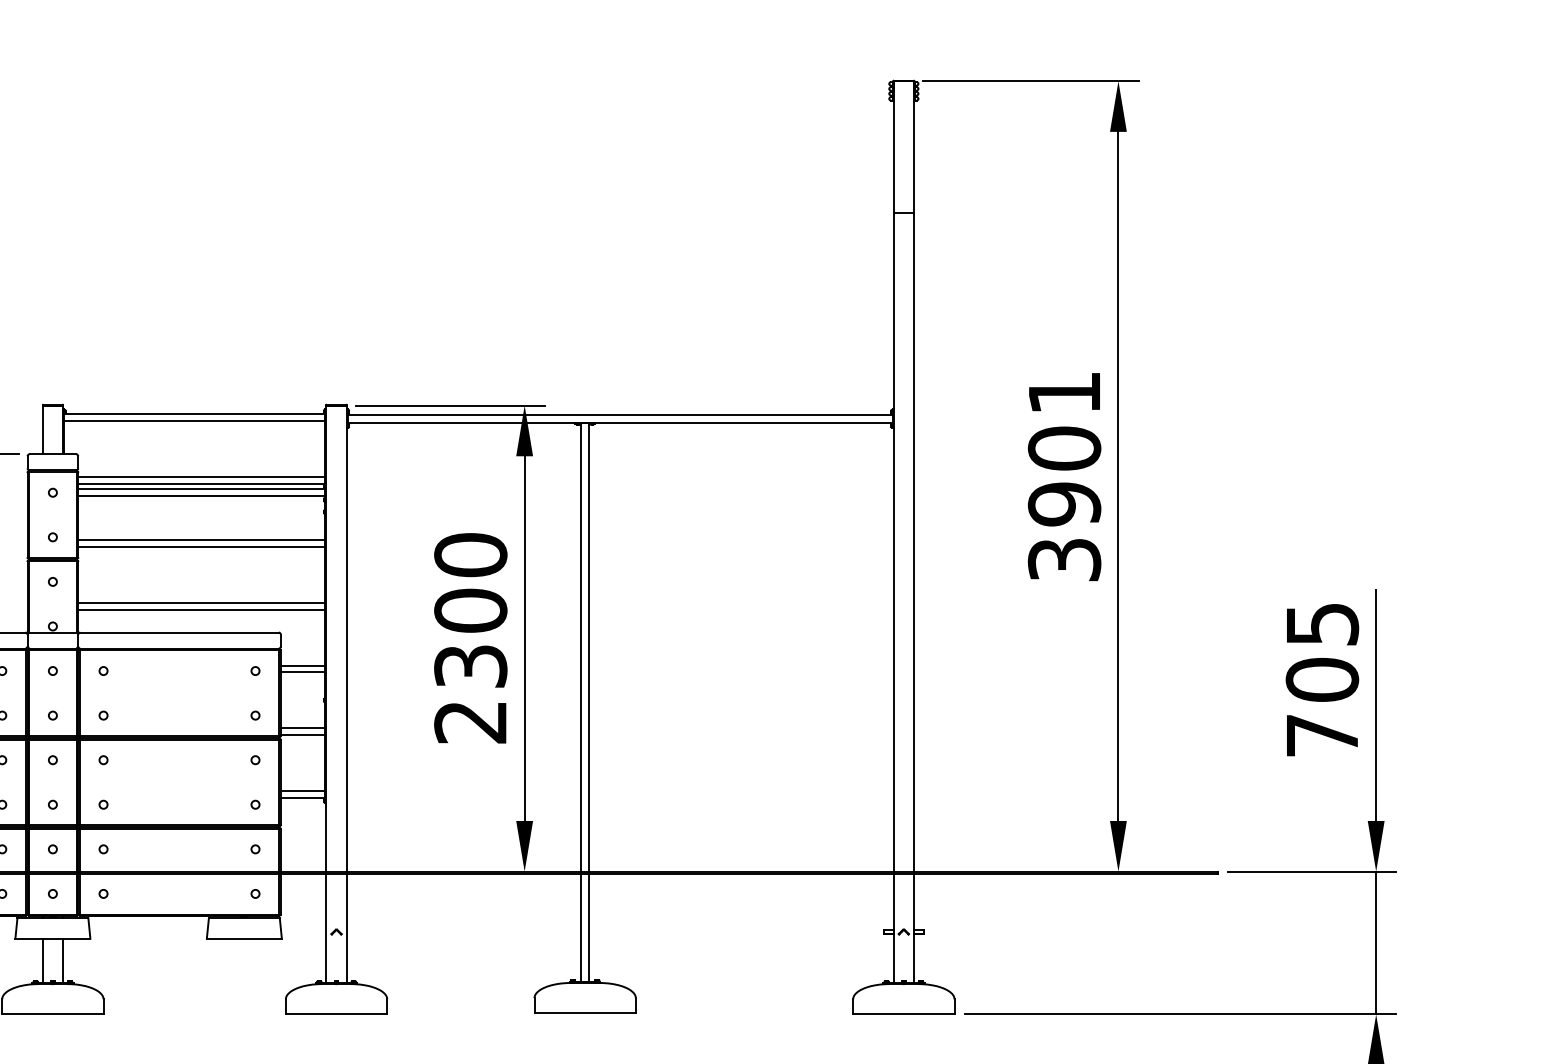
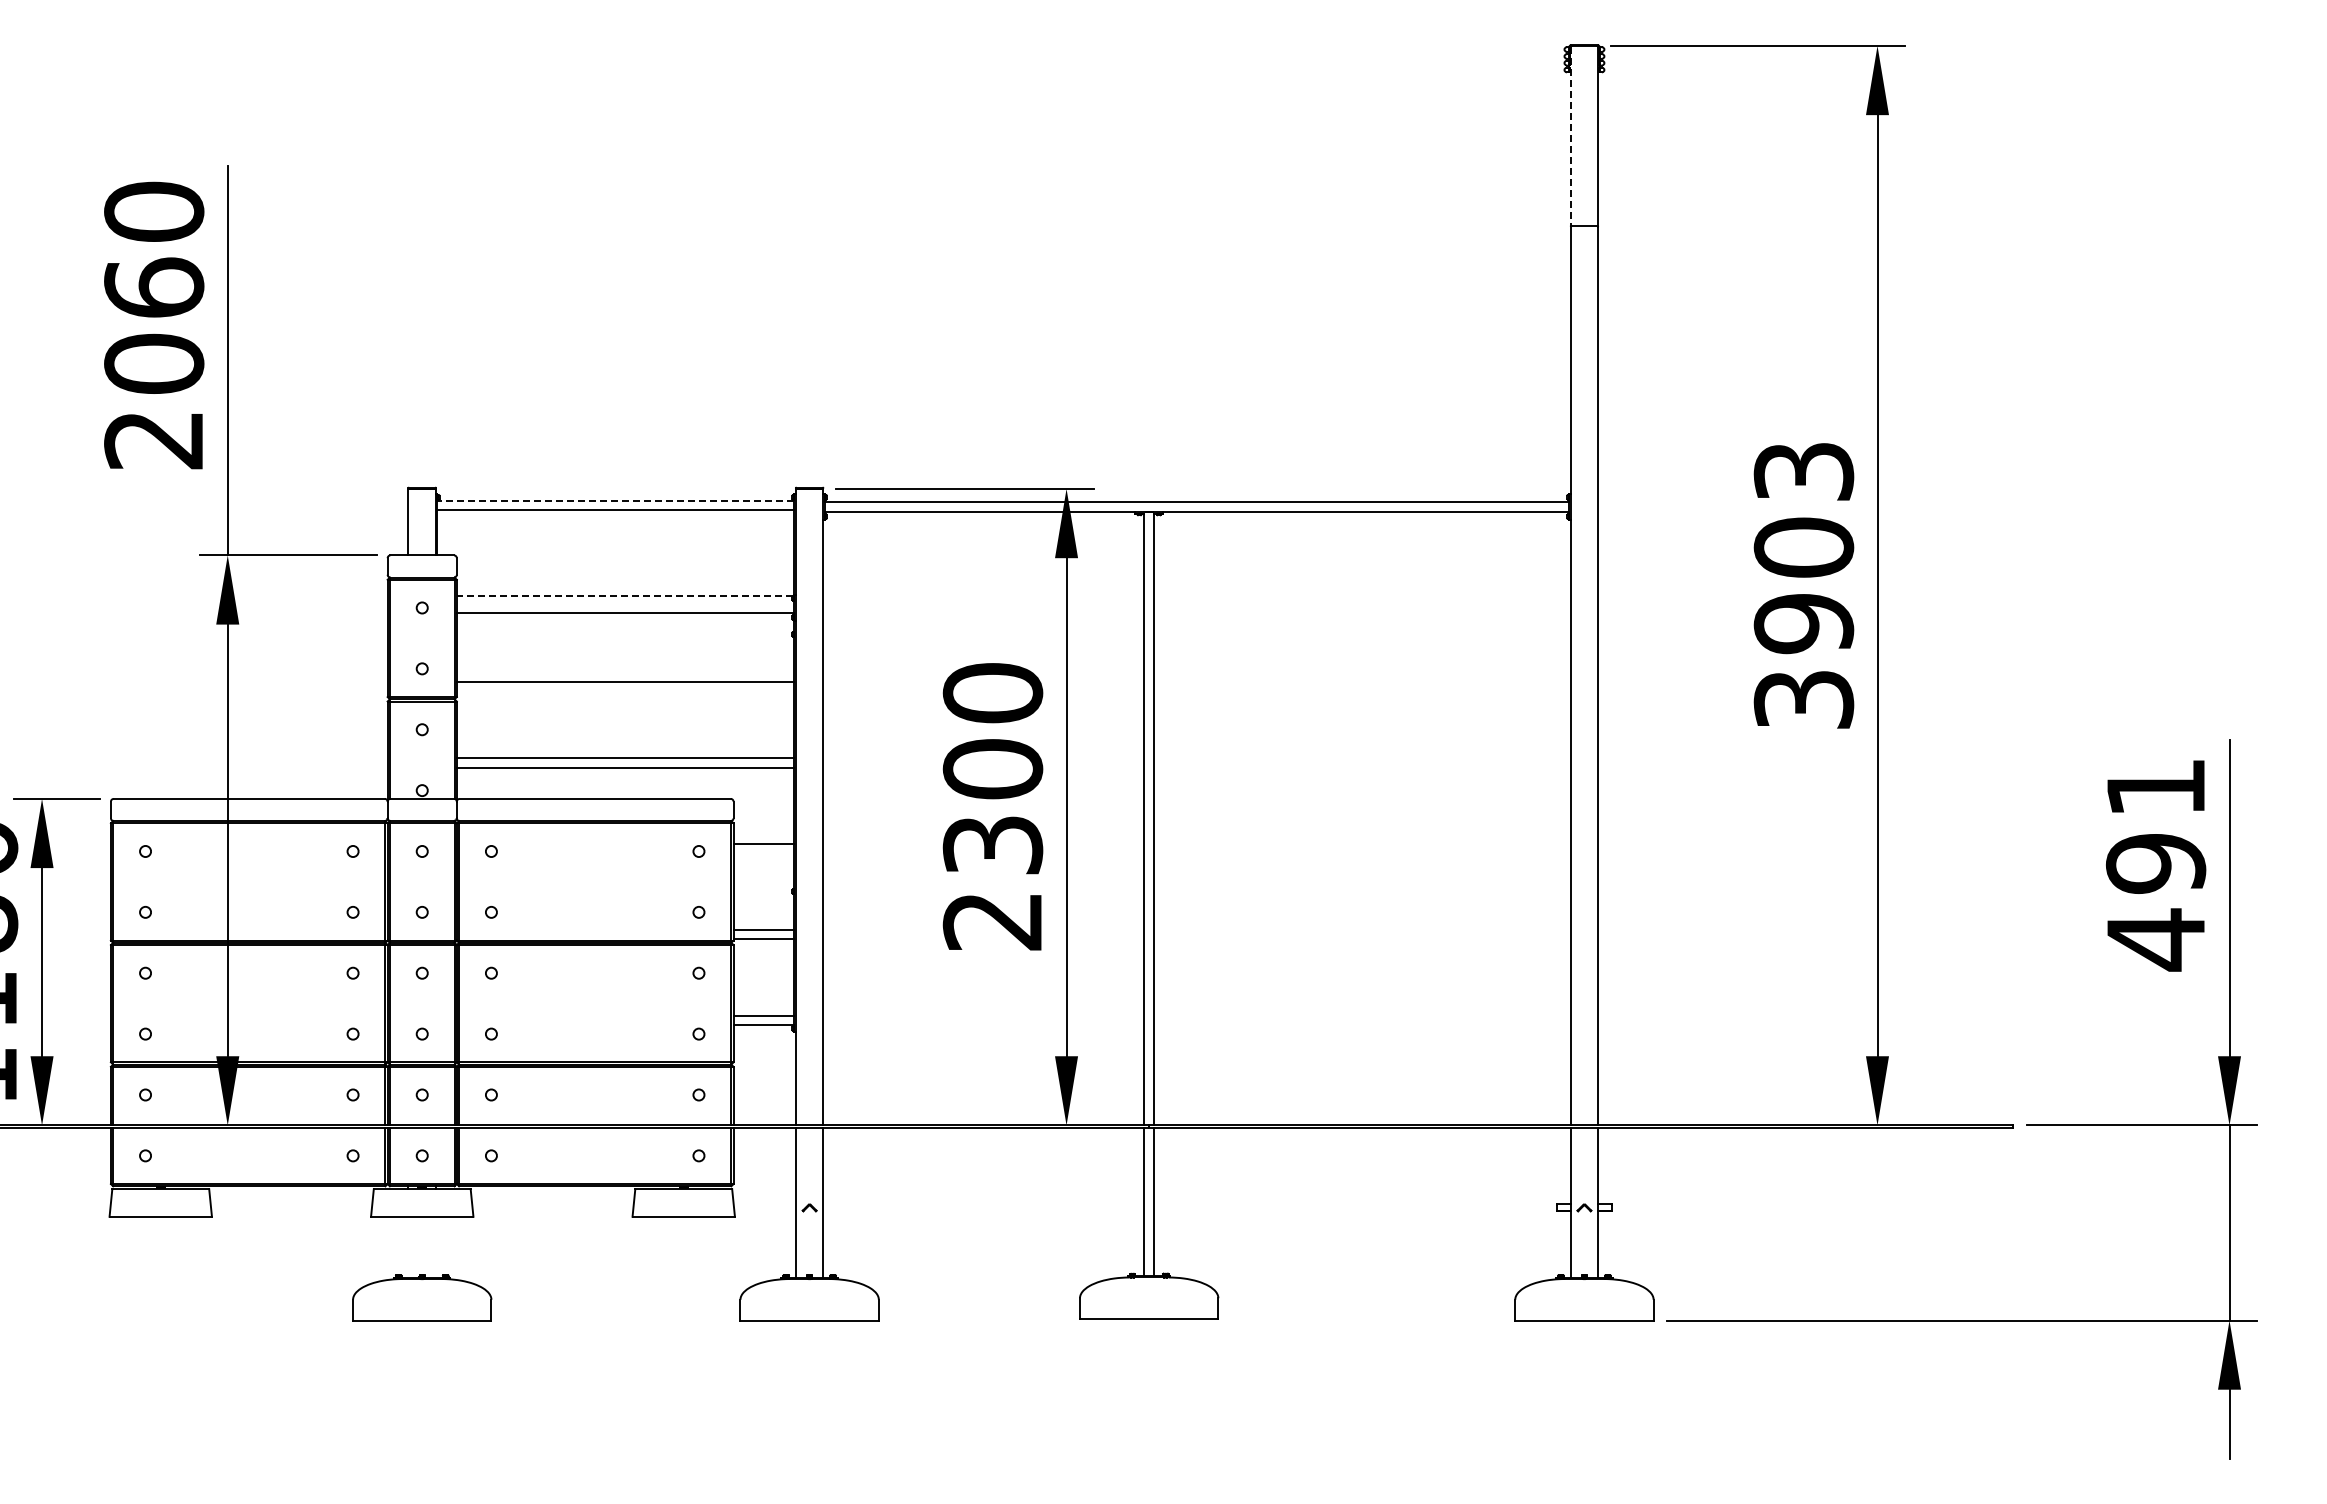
line: (893, 147) -> (1570, 136), solid -> dashed
text: (1064, 392) -> (1803, 471), 3901 -> 3903
line: (194, 414) -> (615, 500), solid -> dashed
line: (201, 477) -> (625, 586), removed
line: (200, 484) -> (624, 596), solid -> dashed
line: (201, 489) -> (625, 603), removed
line: (201, 539) -> (625, 672), removed
line: (302, 672) -> (763, 853), removed
text: (1322, 681) -> (2156, 865), 705 -> 491
line: (42, 960) -> (408, 1246), removed
line: (63, 960) -> (436, 1246), removed

